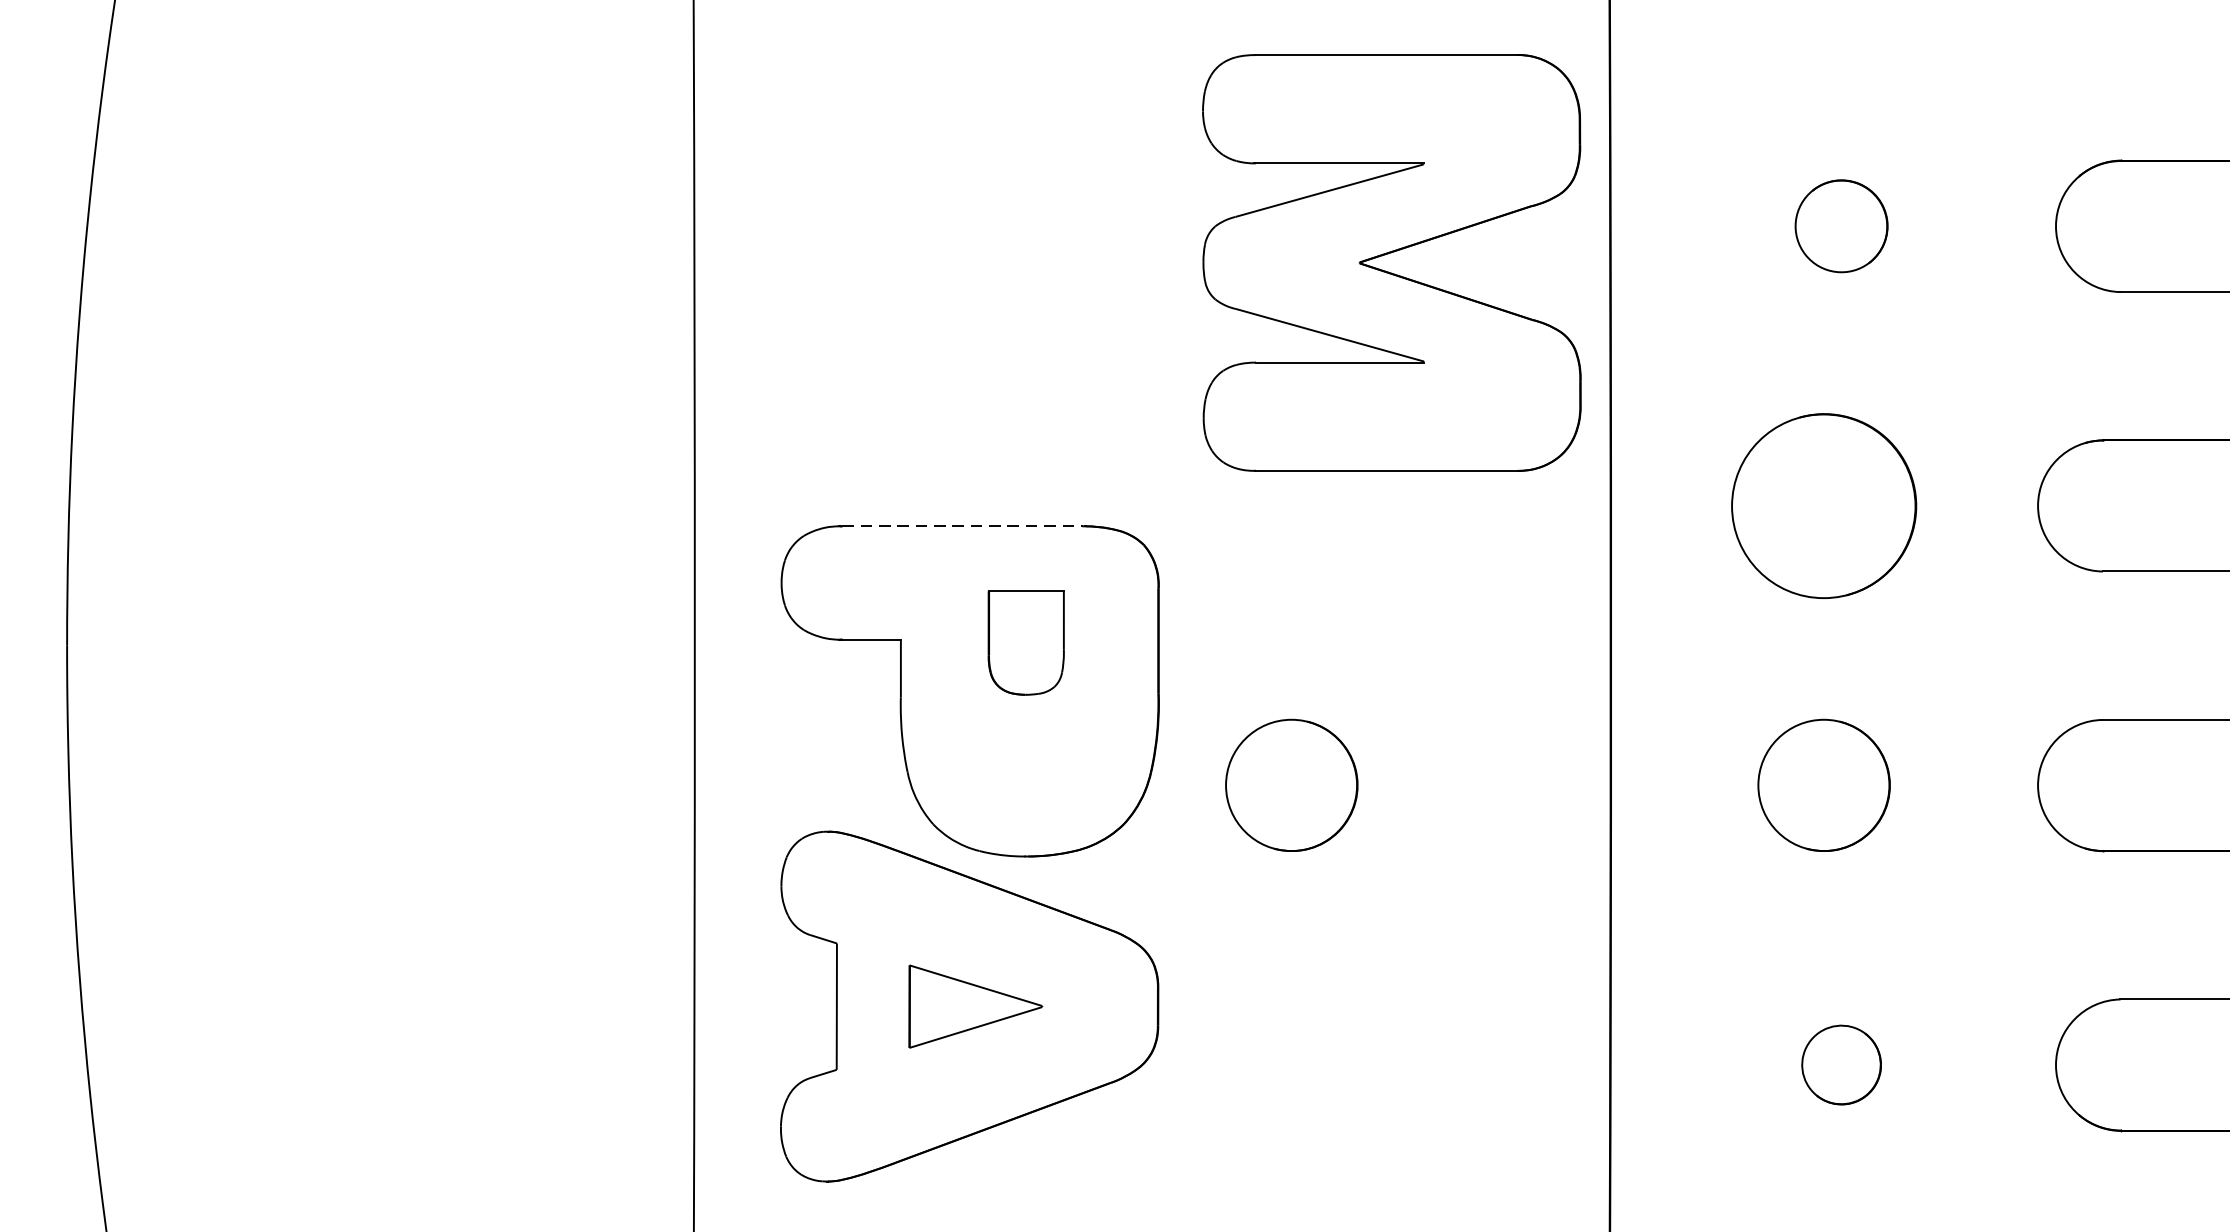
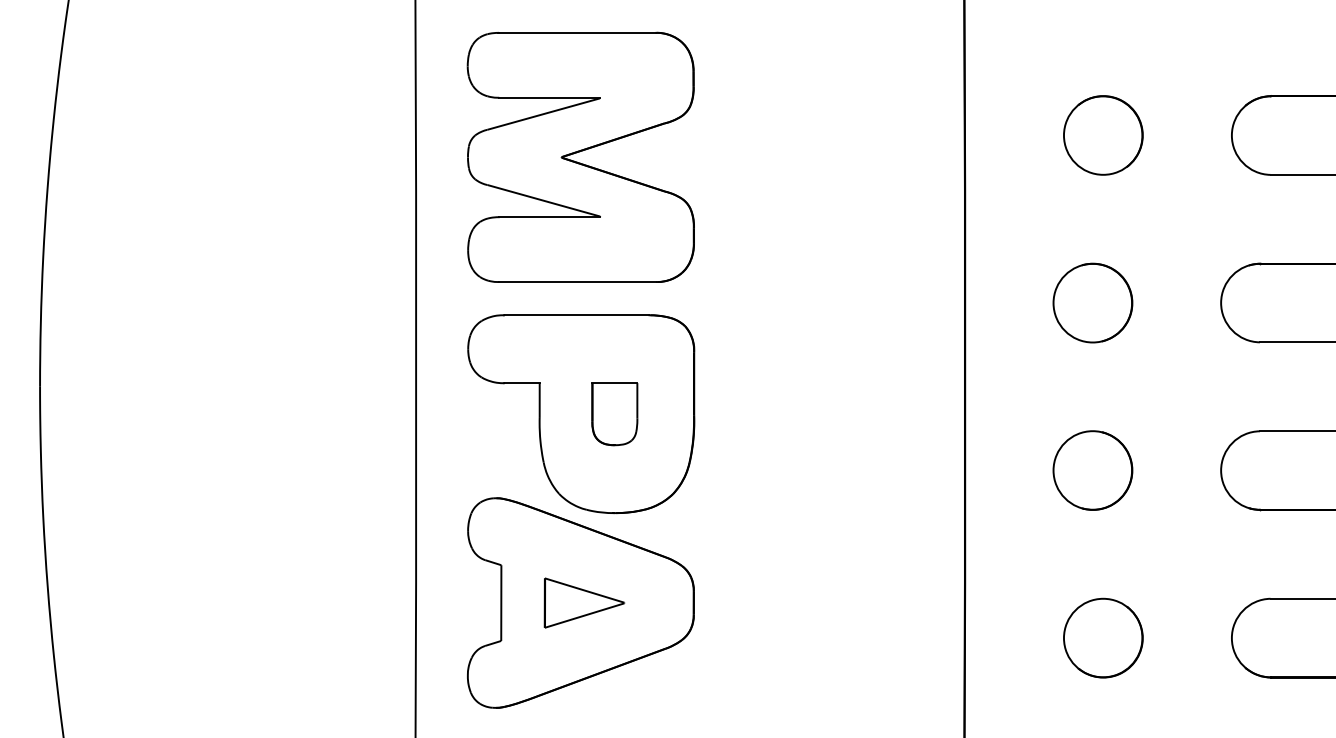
part: (1841, 226) -> (1103, 135), size x1.43
part: (1391, 261) -> (580, 156), moved
part: (1823, 505) -> (1092, 302), size x0.71
line: (962, 526) -> (576, 315), dashed -> solid
part: (1025, 643) -> (614, 414), moved
part: (1291, 785) -> (773, 470), removed
part: (1841, 1064) -> (1103, 637), size x1.67

